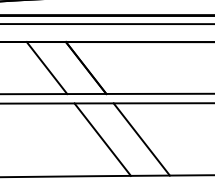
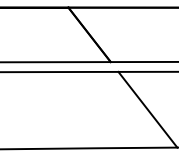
line: (46, 68) -> (48, 35), removed
line: (102, 139) -> (106, 109), removed

